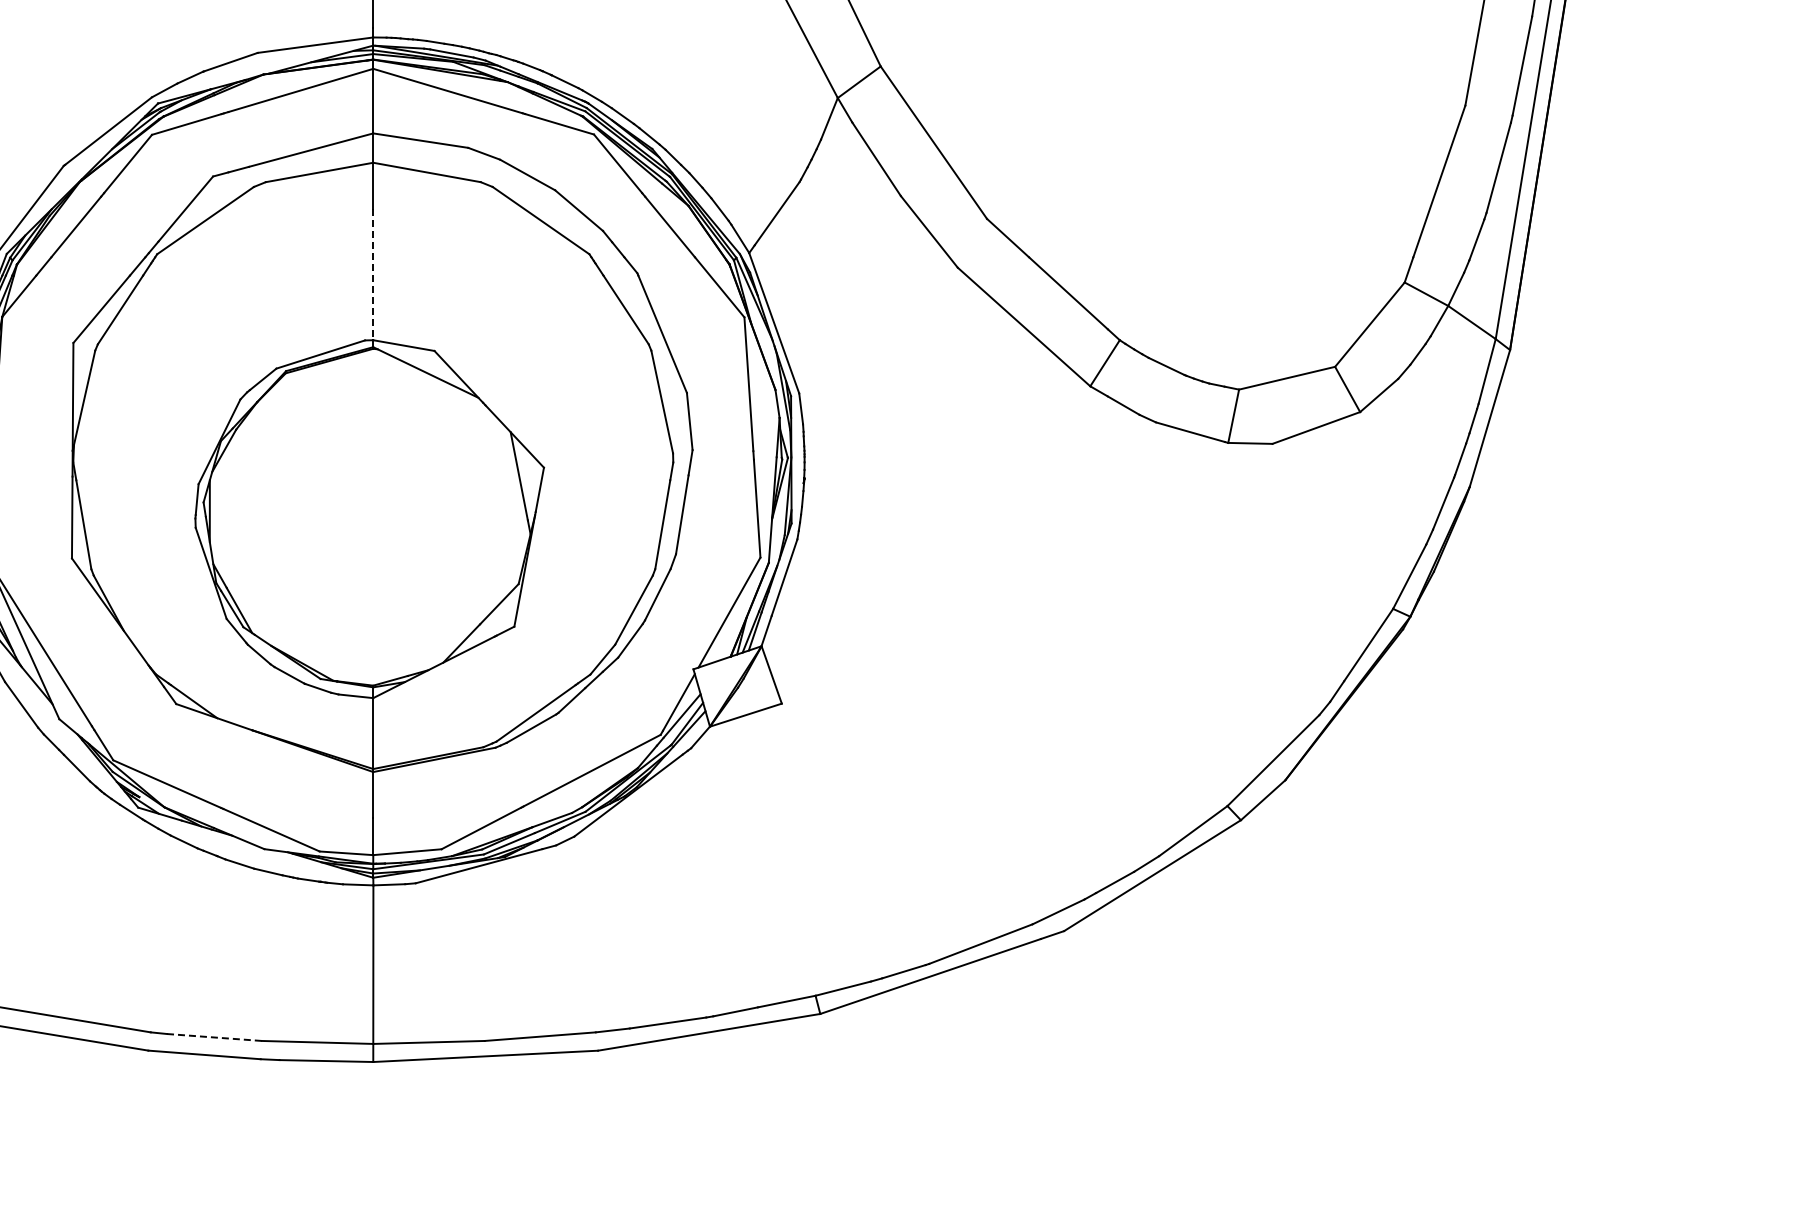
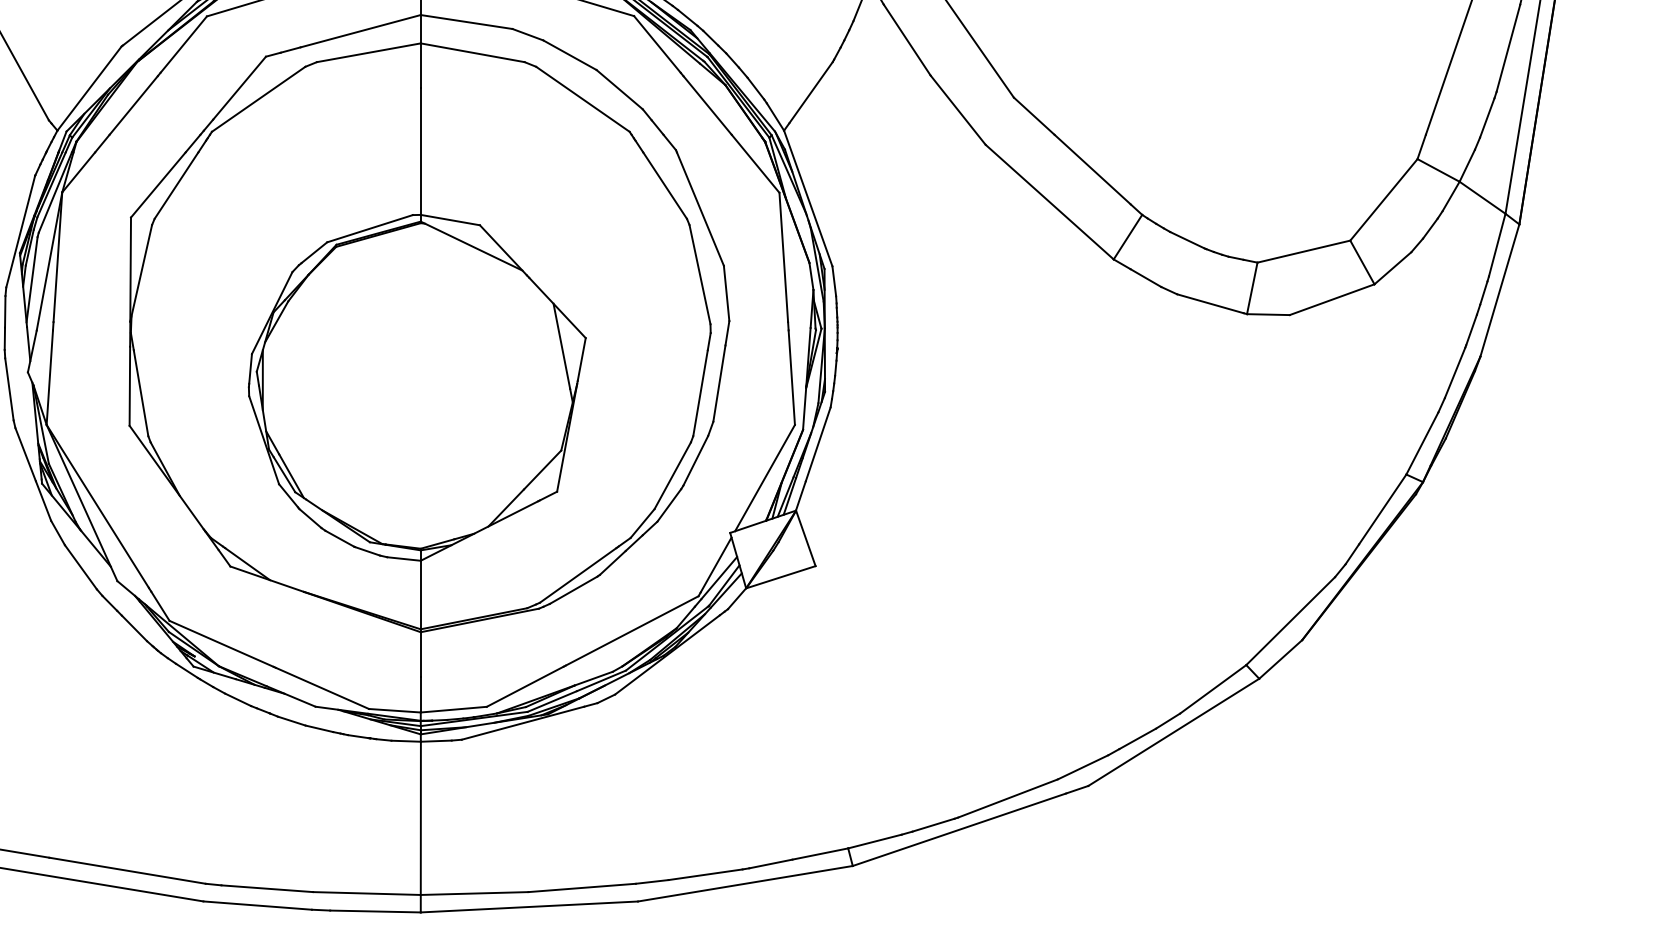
line: (373, 274) -> (420, 151), dashed -> solid
line: (214, 1037) -> (267, 888), dashed -> solid

